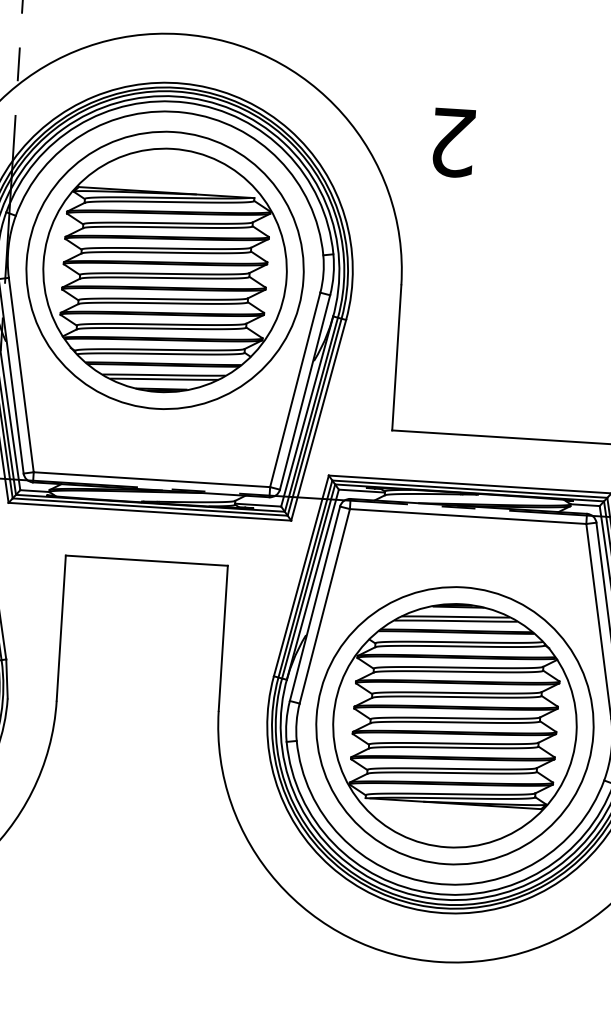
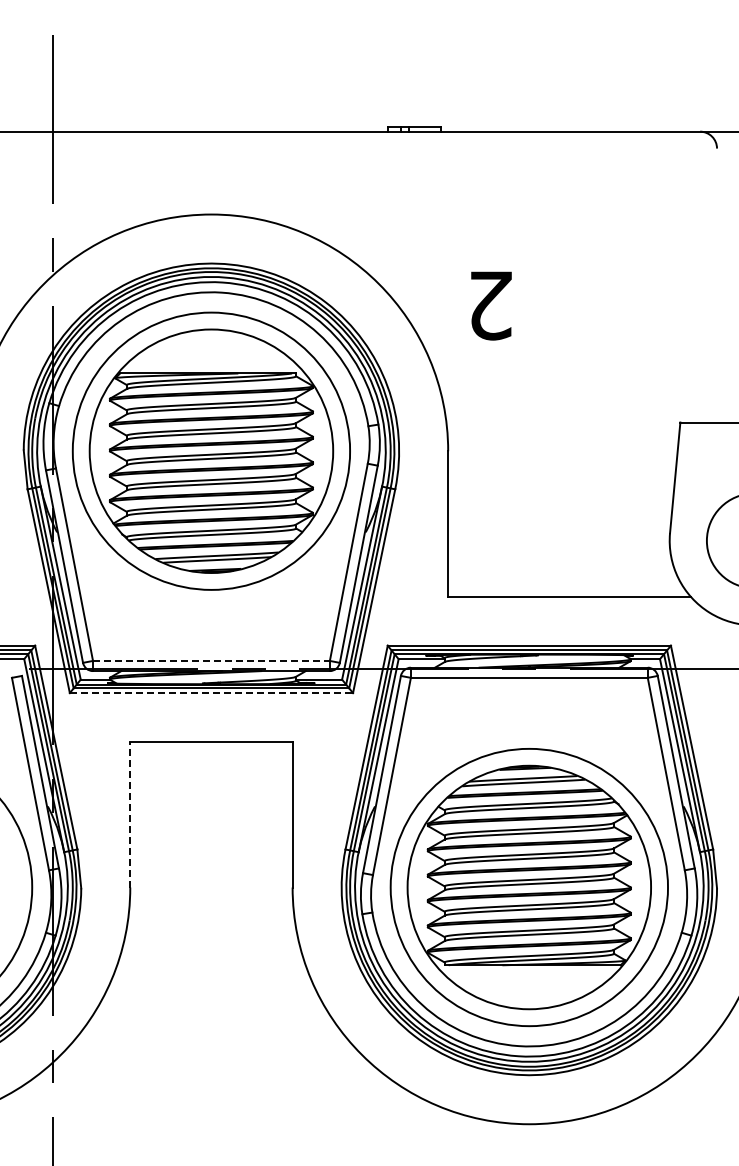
line: (152, 479) -> (211, 660), solid -> dashed
line: (149, 512) -> (211, 693), solid -> dashed
line: (61, 627) -> (130, 814), solid -> dashed

